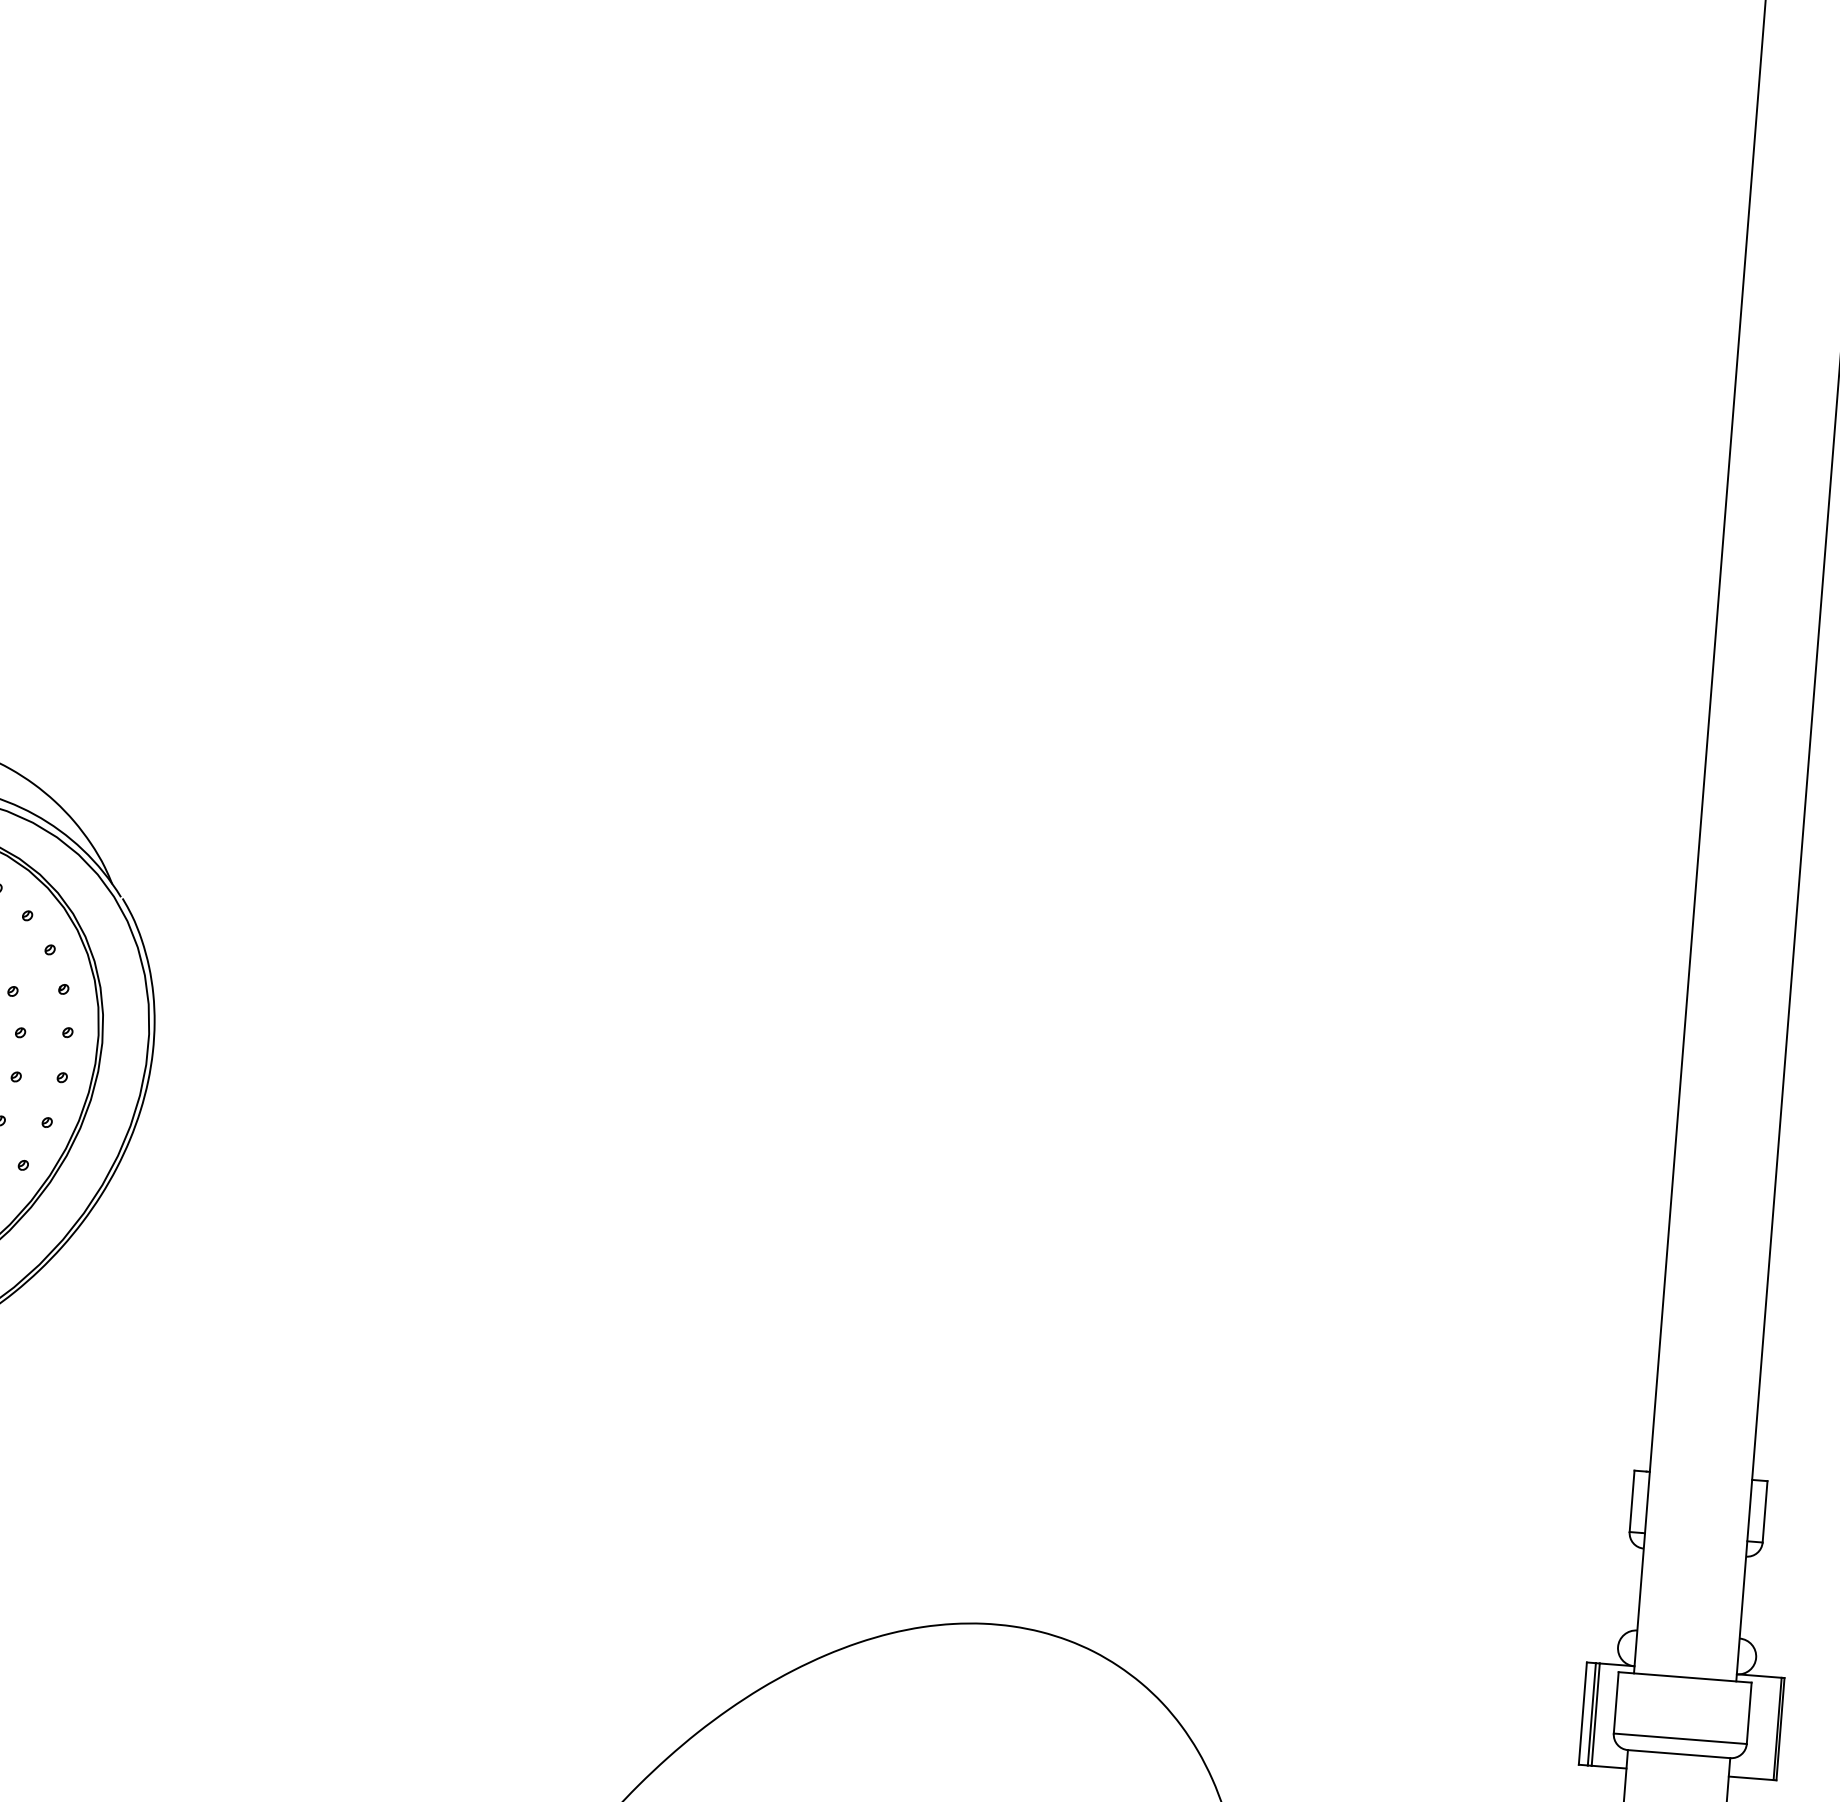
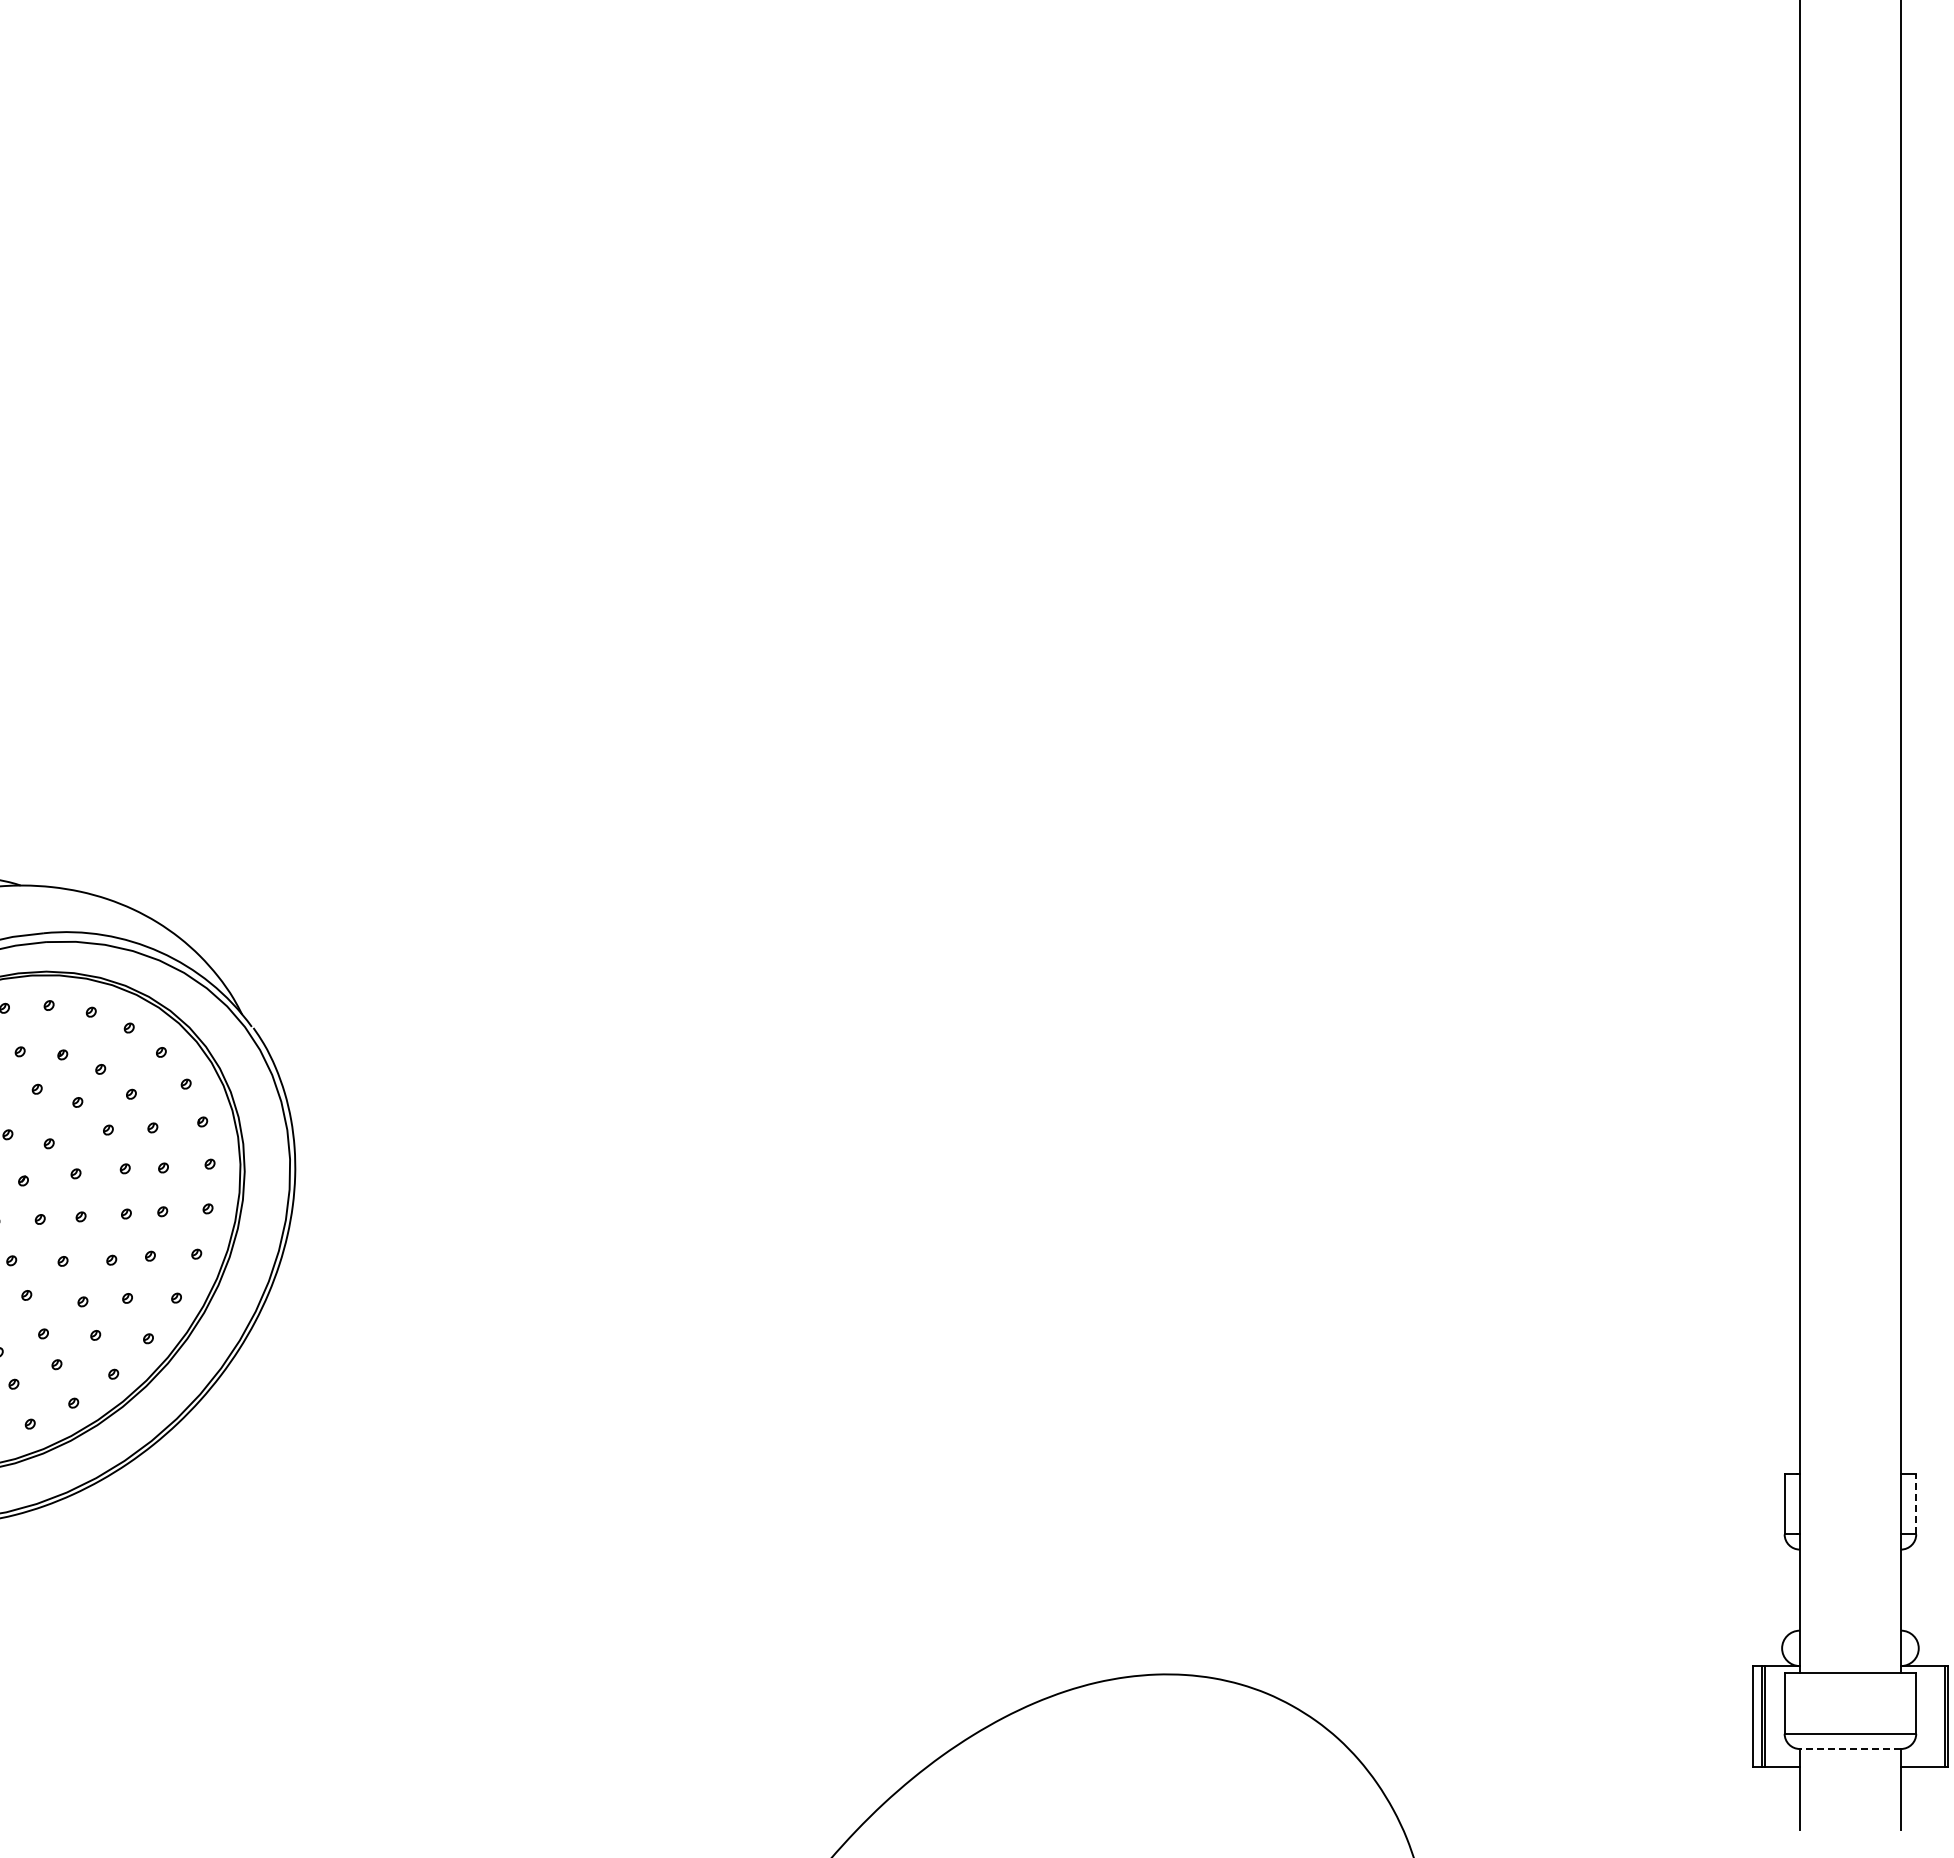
line: (1765, 1511) -> (1916, 1503), solid -> dashed
line: (1679, 1754) -> (1850, 1749), solid -> dashed

